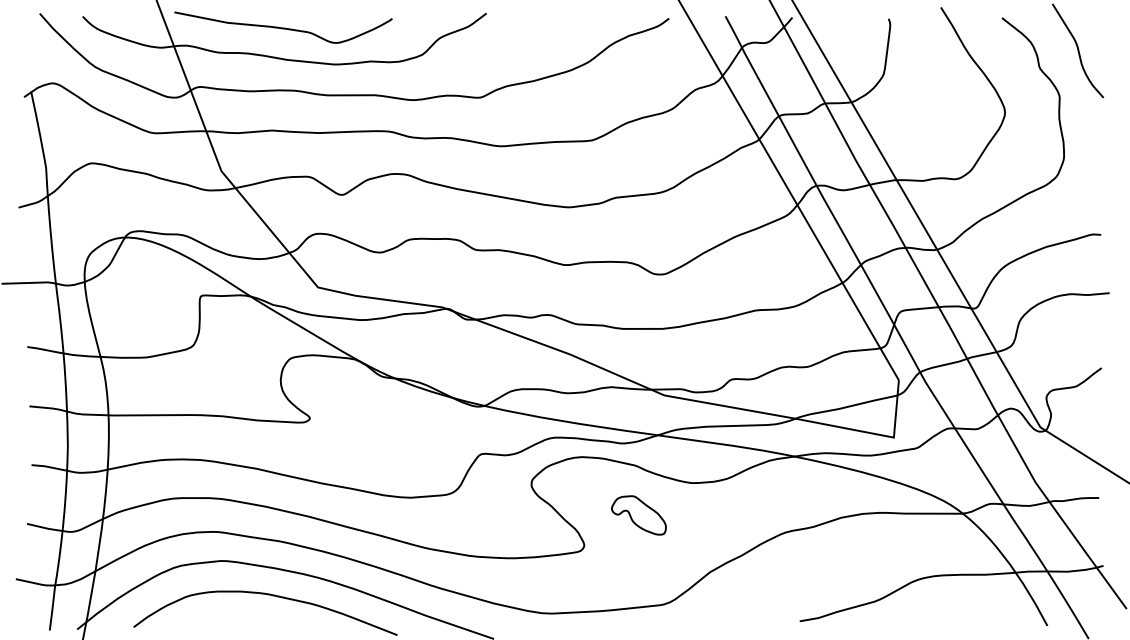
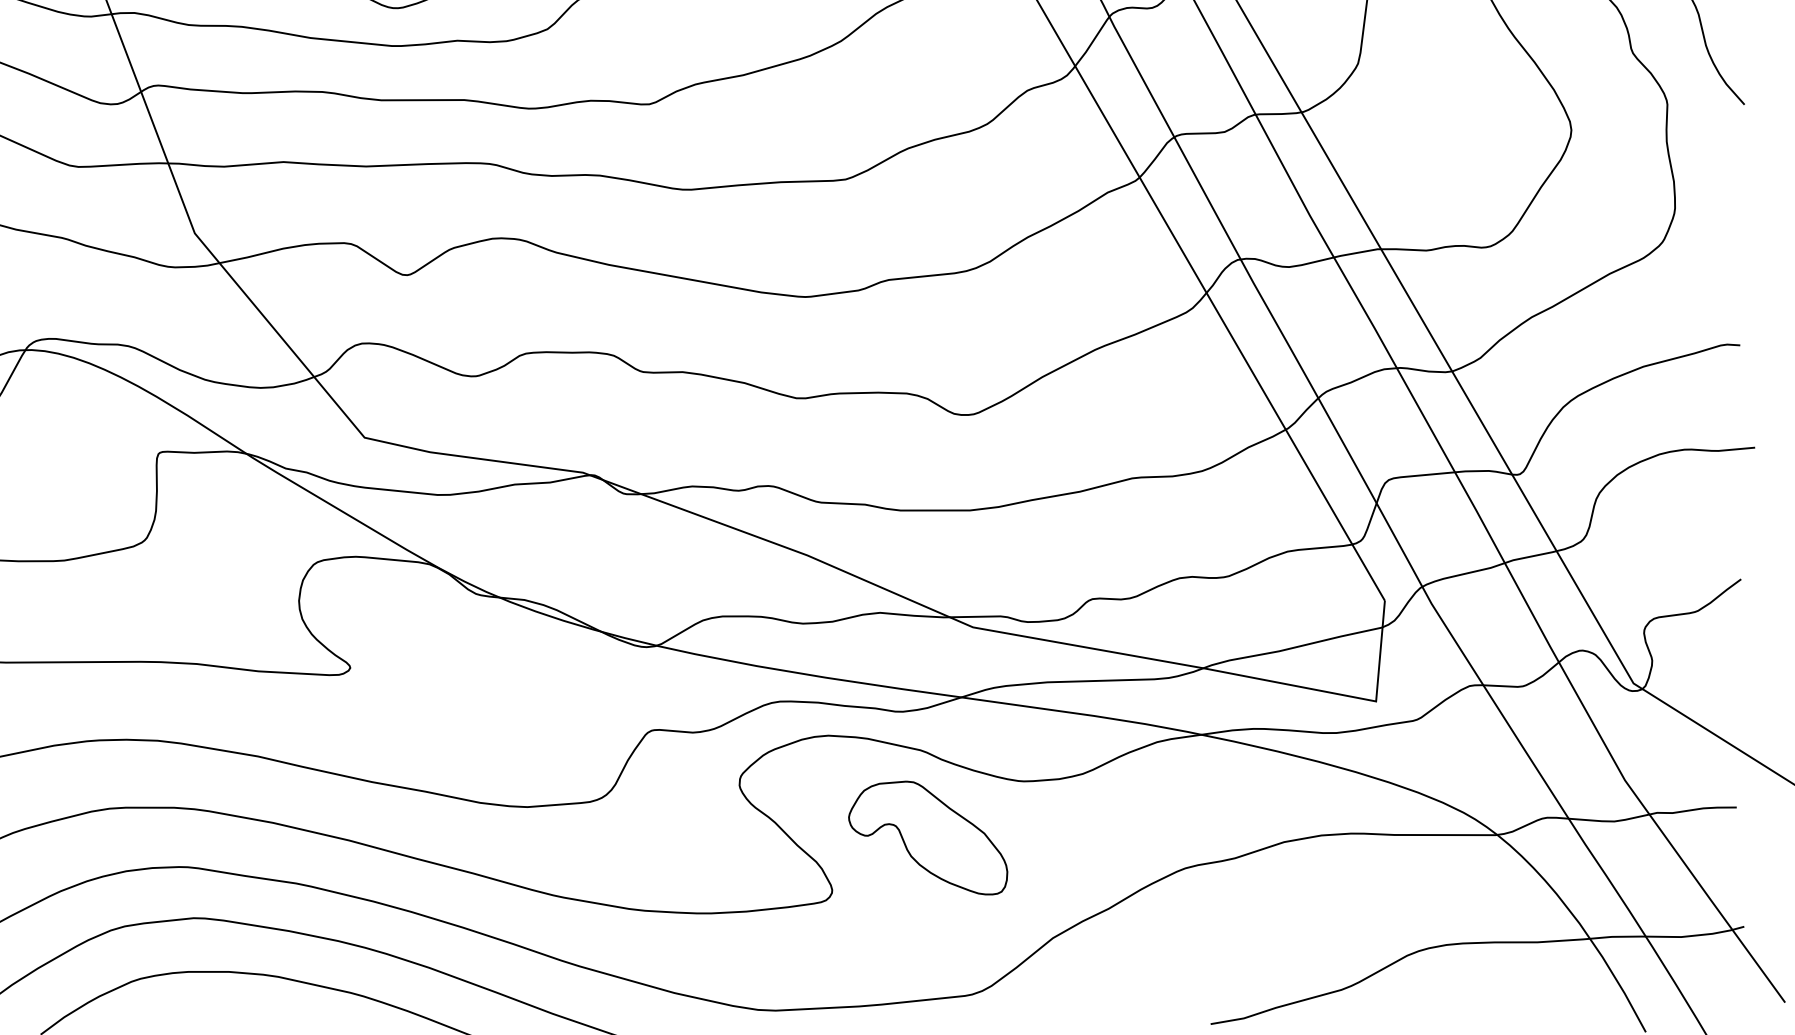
part: (638, 515) -> (927, 838), size x1.67

